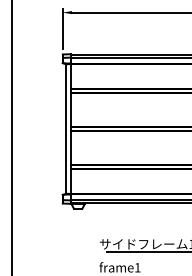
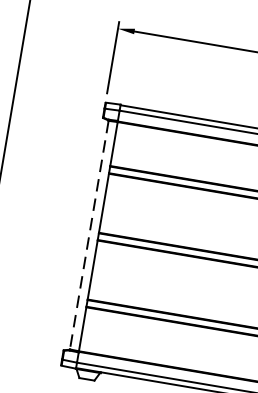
line: (66, 129) -> (89, 236), solid -> dashed

